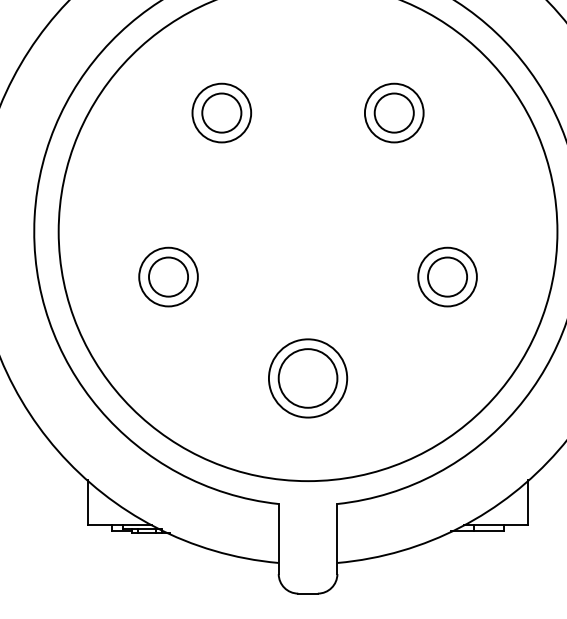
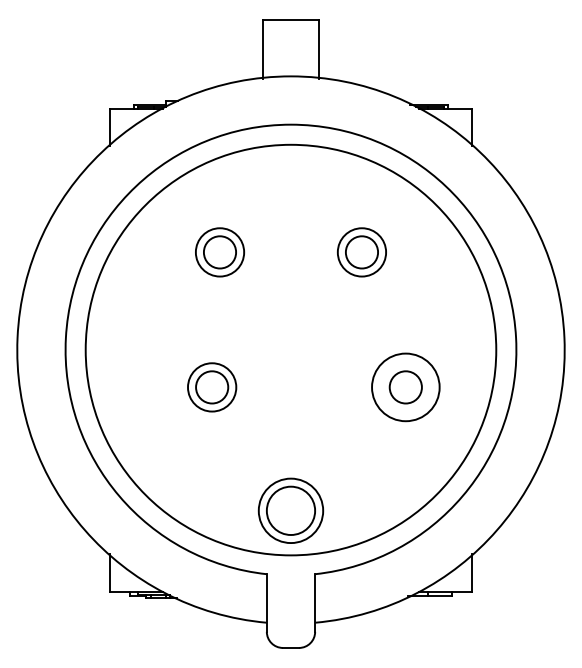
part: (168, 277) -> (212, 387), moved
circle: (447, 277) -> (405, 387), size x1.4
part: (307, 378) -> (290, 510), moved

